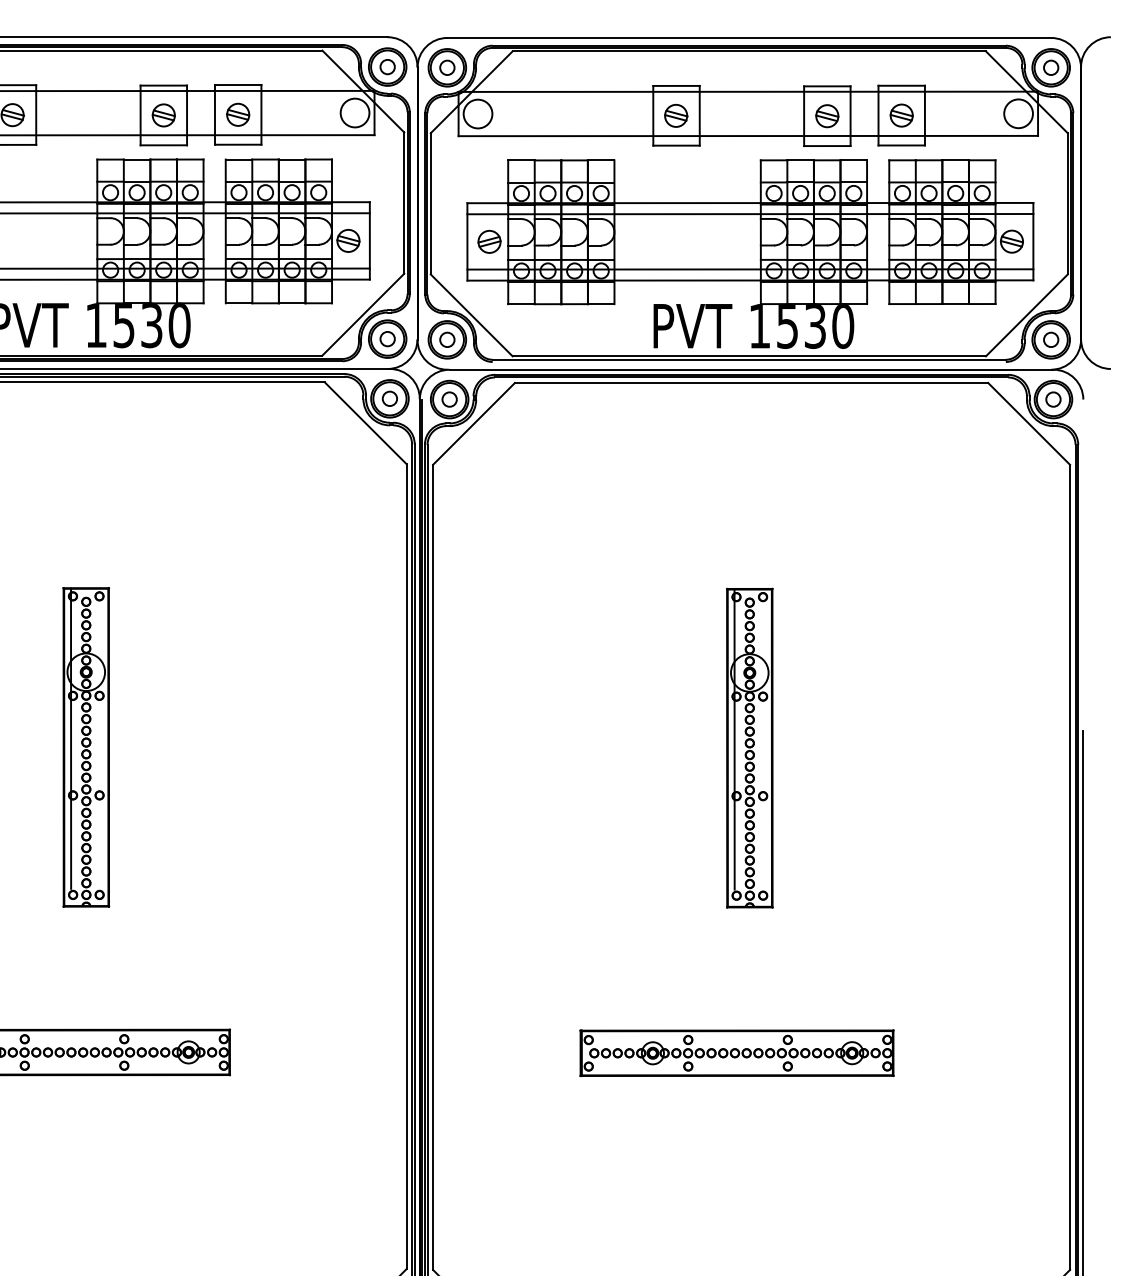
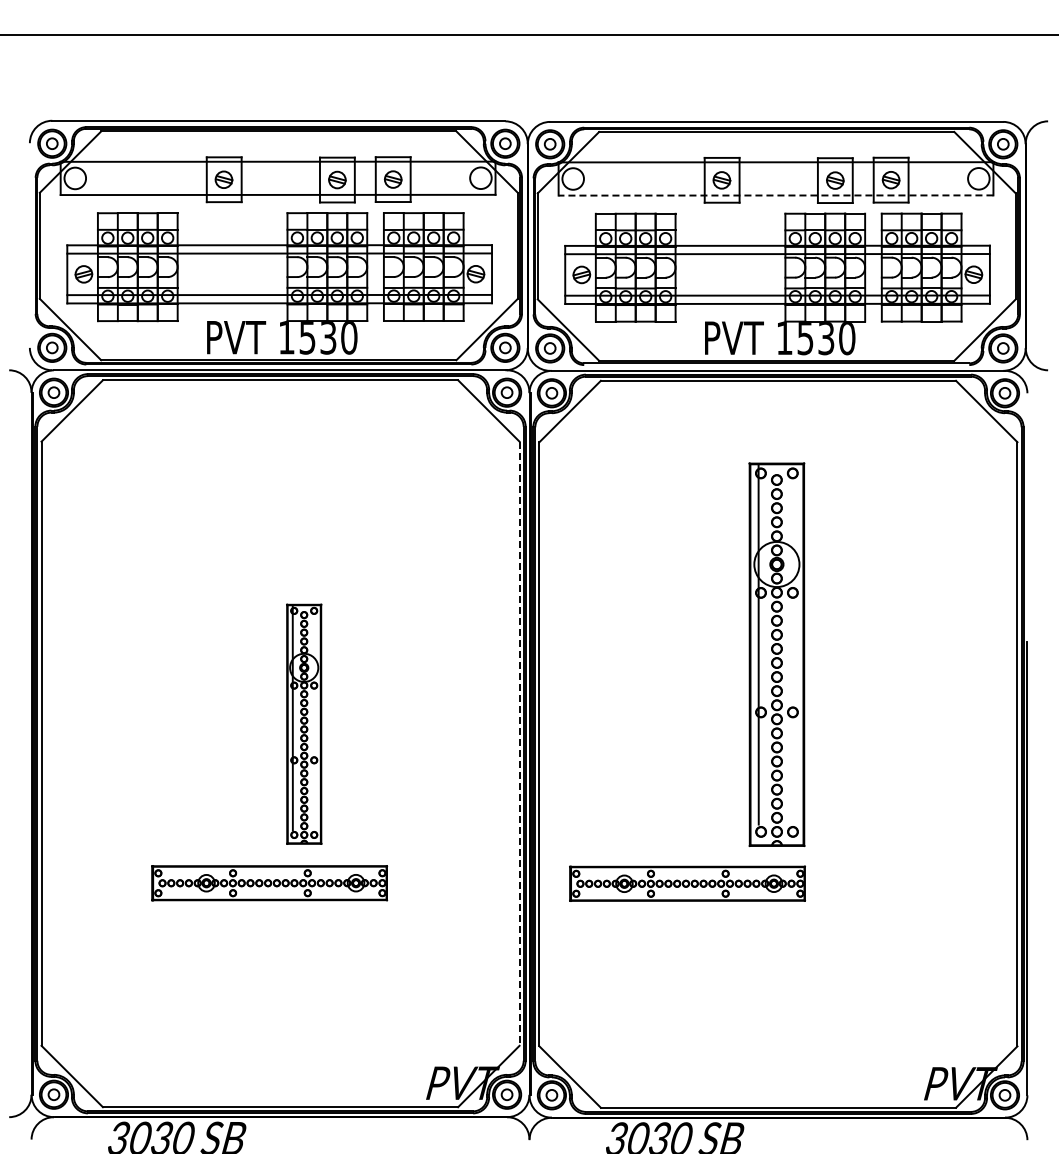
line: (747, 136) -> (775, 195), solid -> dashed
part: (86, 746) -> (304, 723), moved
part: (750, 747) -> (777, 654), size x1.6
line: (406, 867) -> (519, 744), solid -> dashed
part: (736, 1052) -> (687, 883), moved

